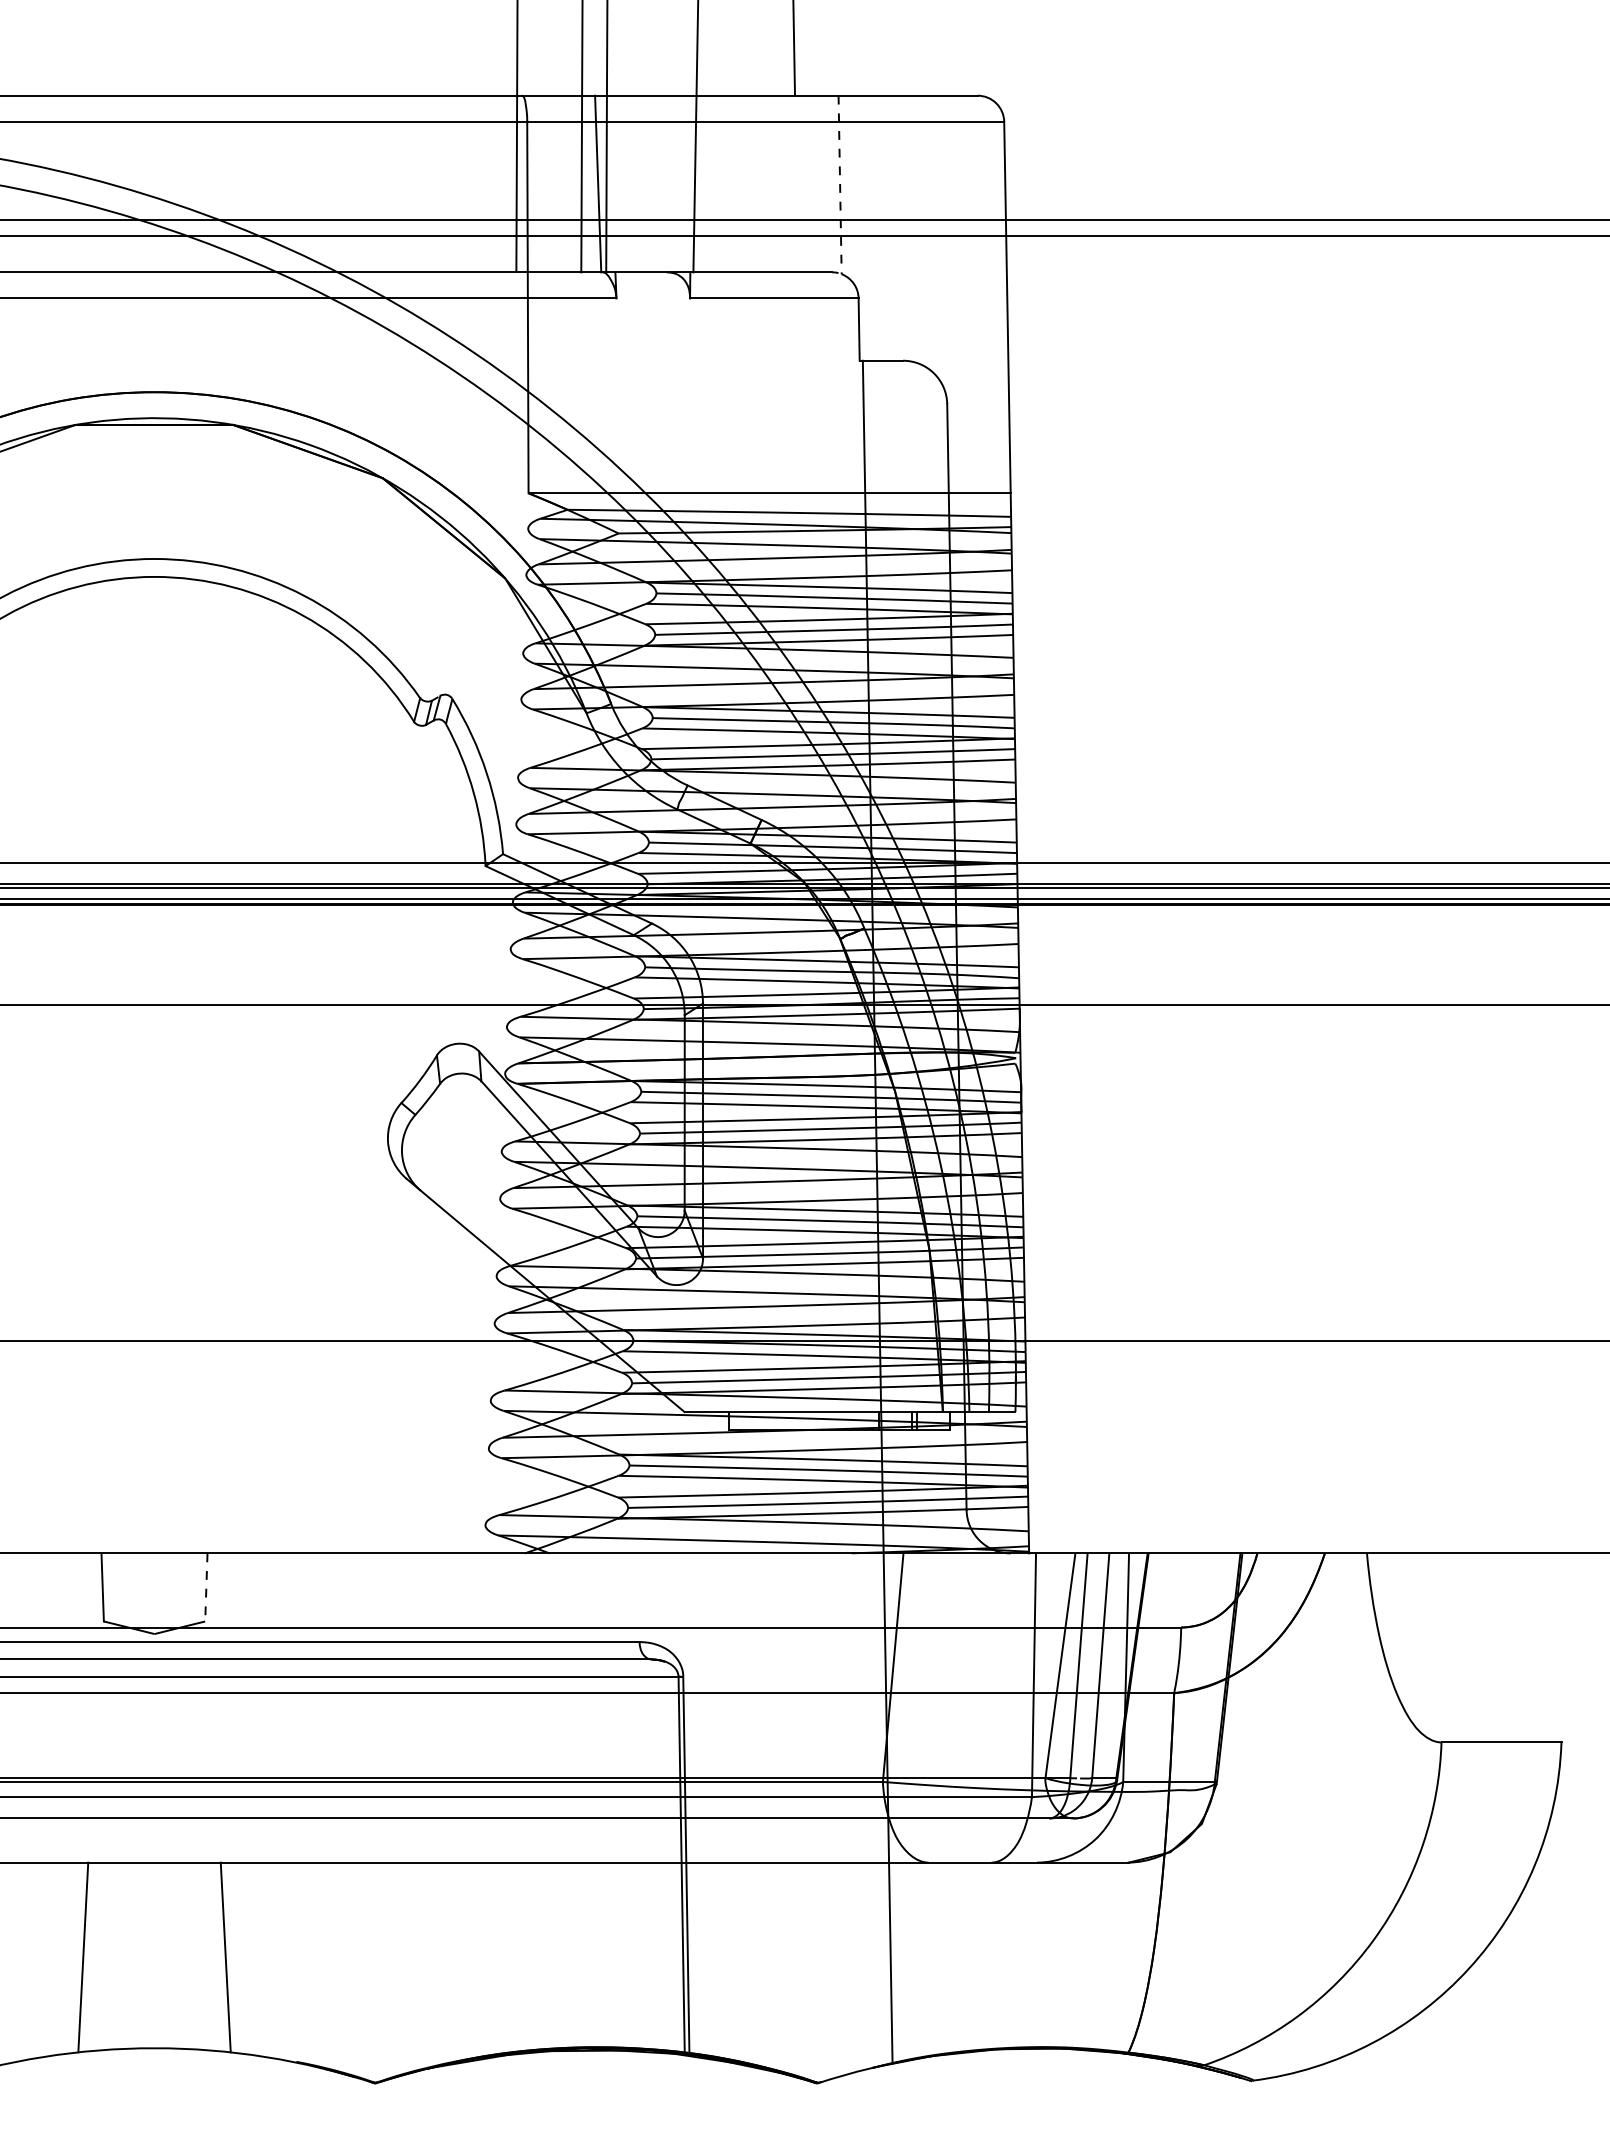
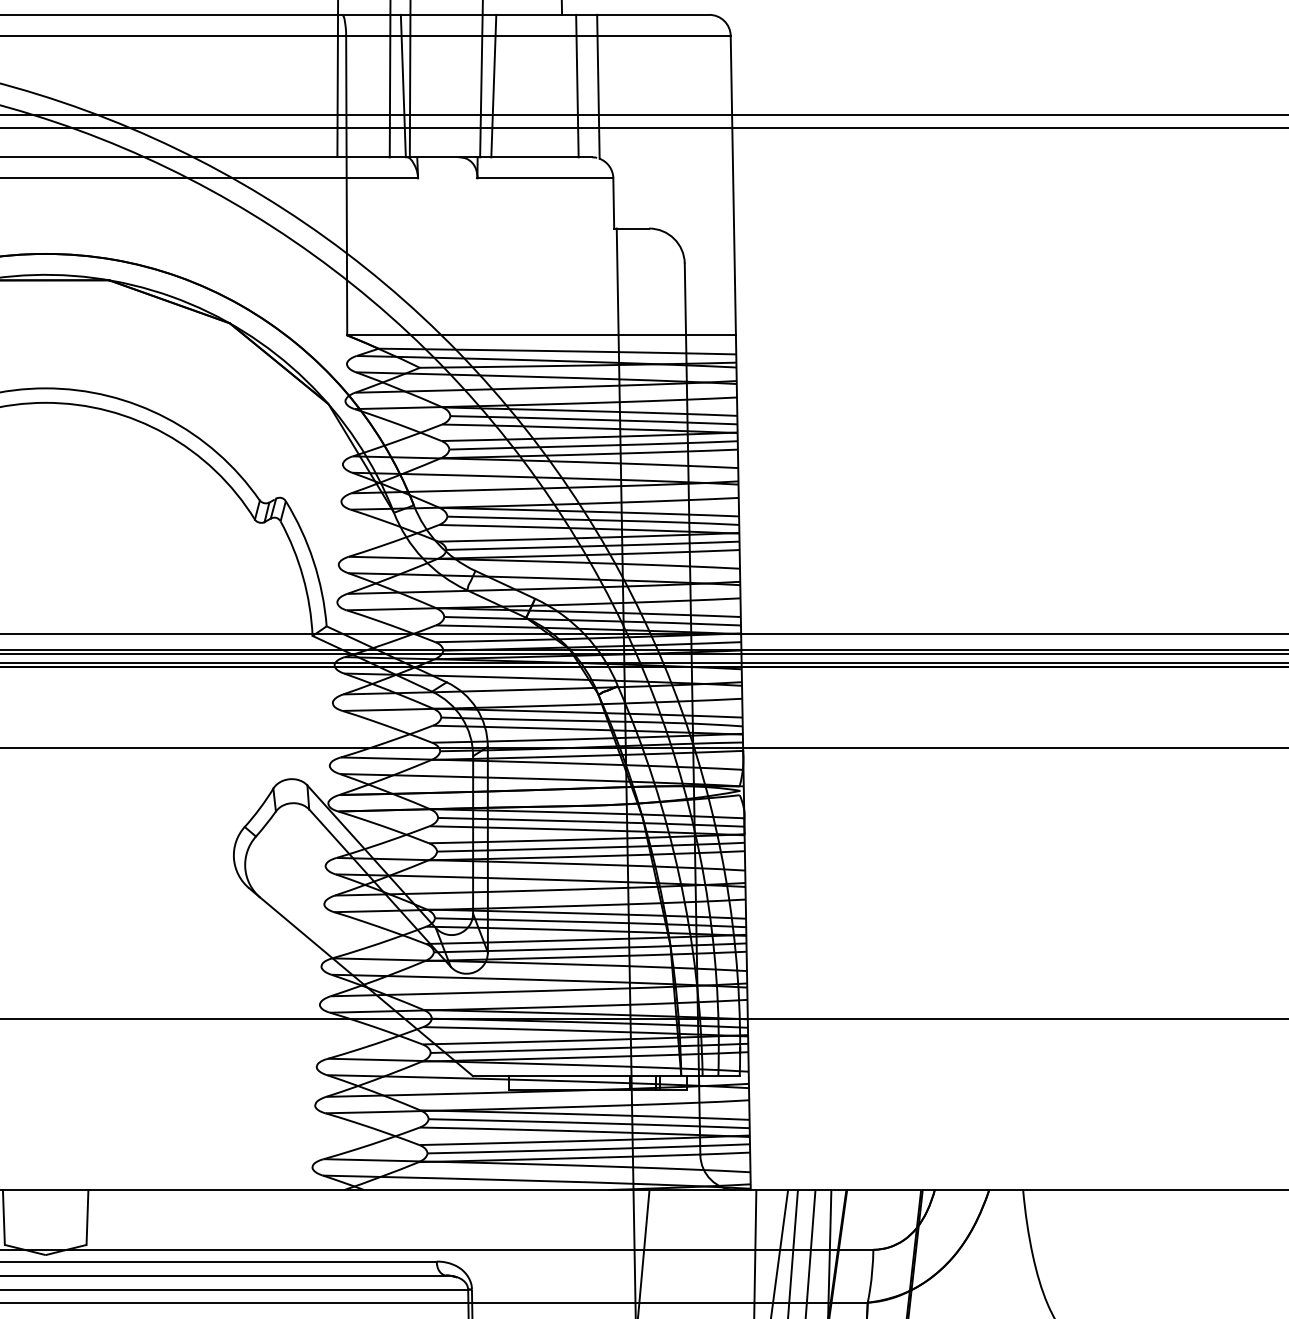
line: (710, 183) -> (493, 85), added
line: (813, 183) -> (576, 85), added
line: (840, 185) -> (598, 87), dashed -> solid
line: (206, 1587) -> (87, 1217), dashed -> solid

